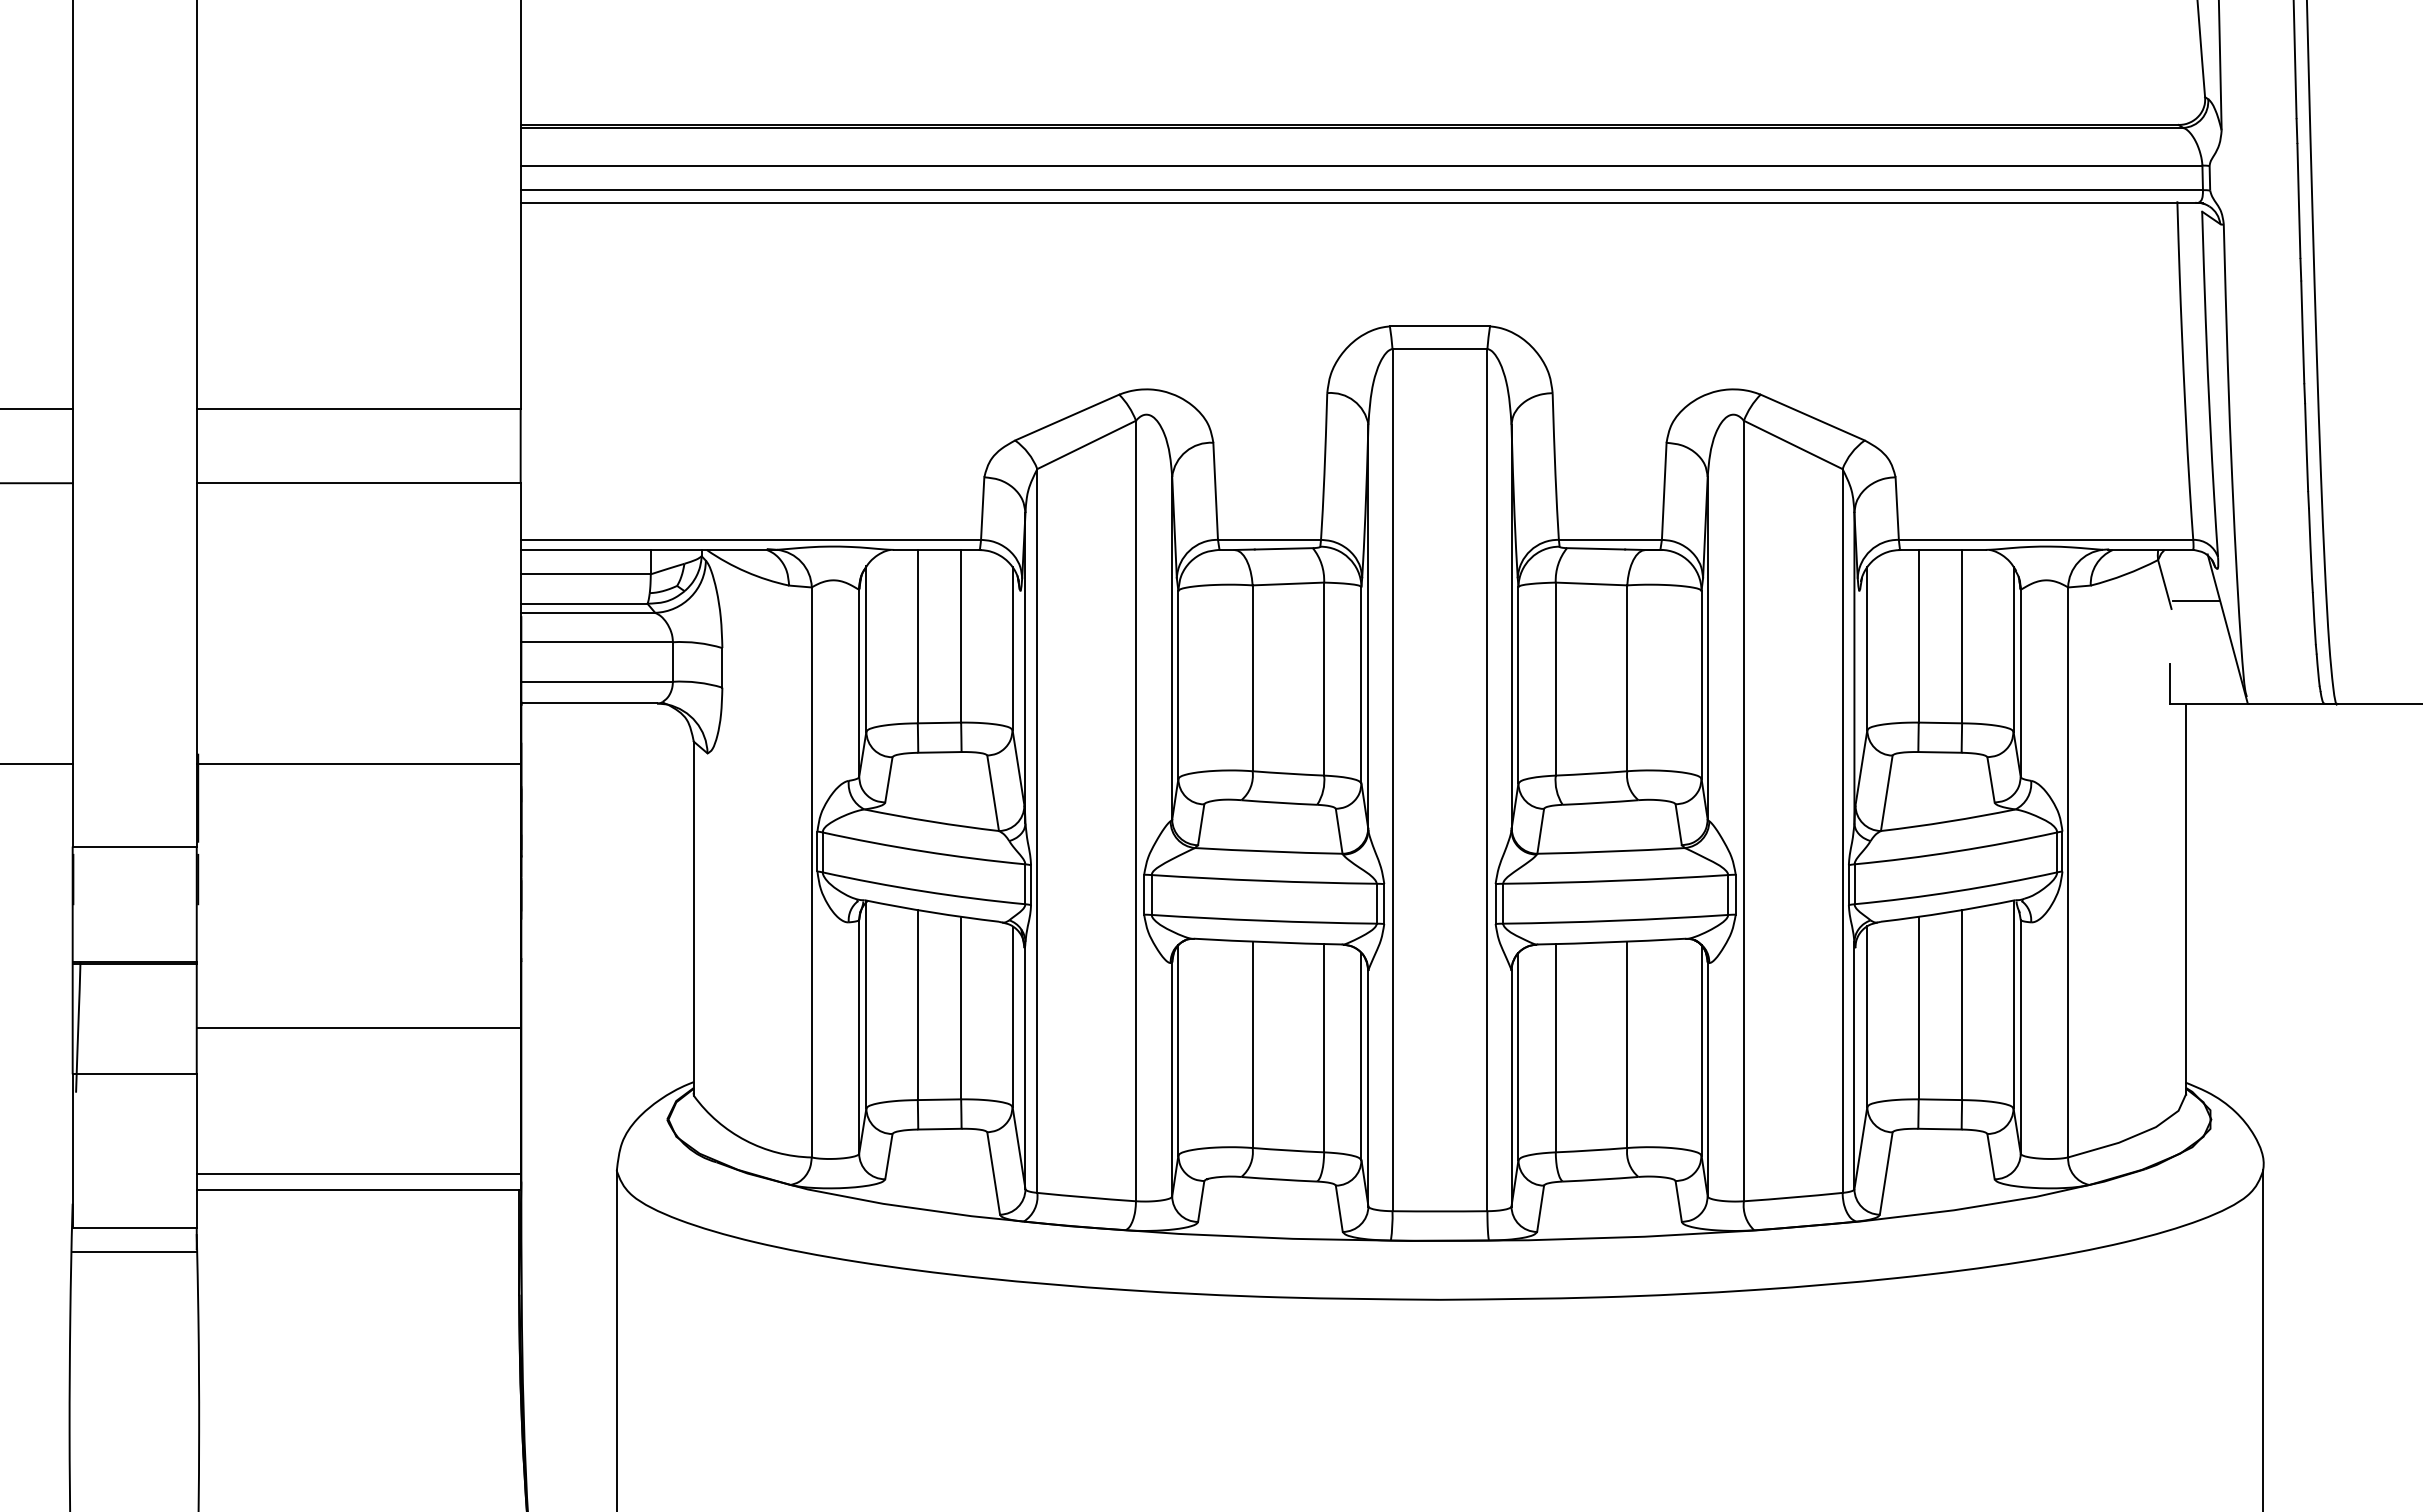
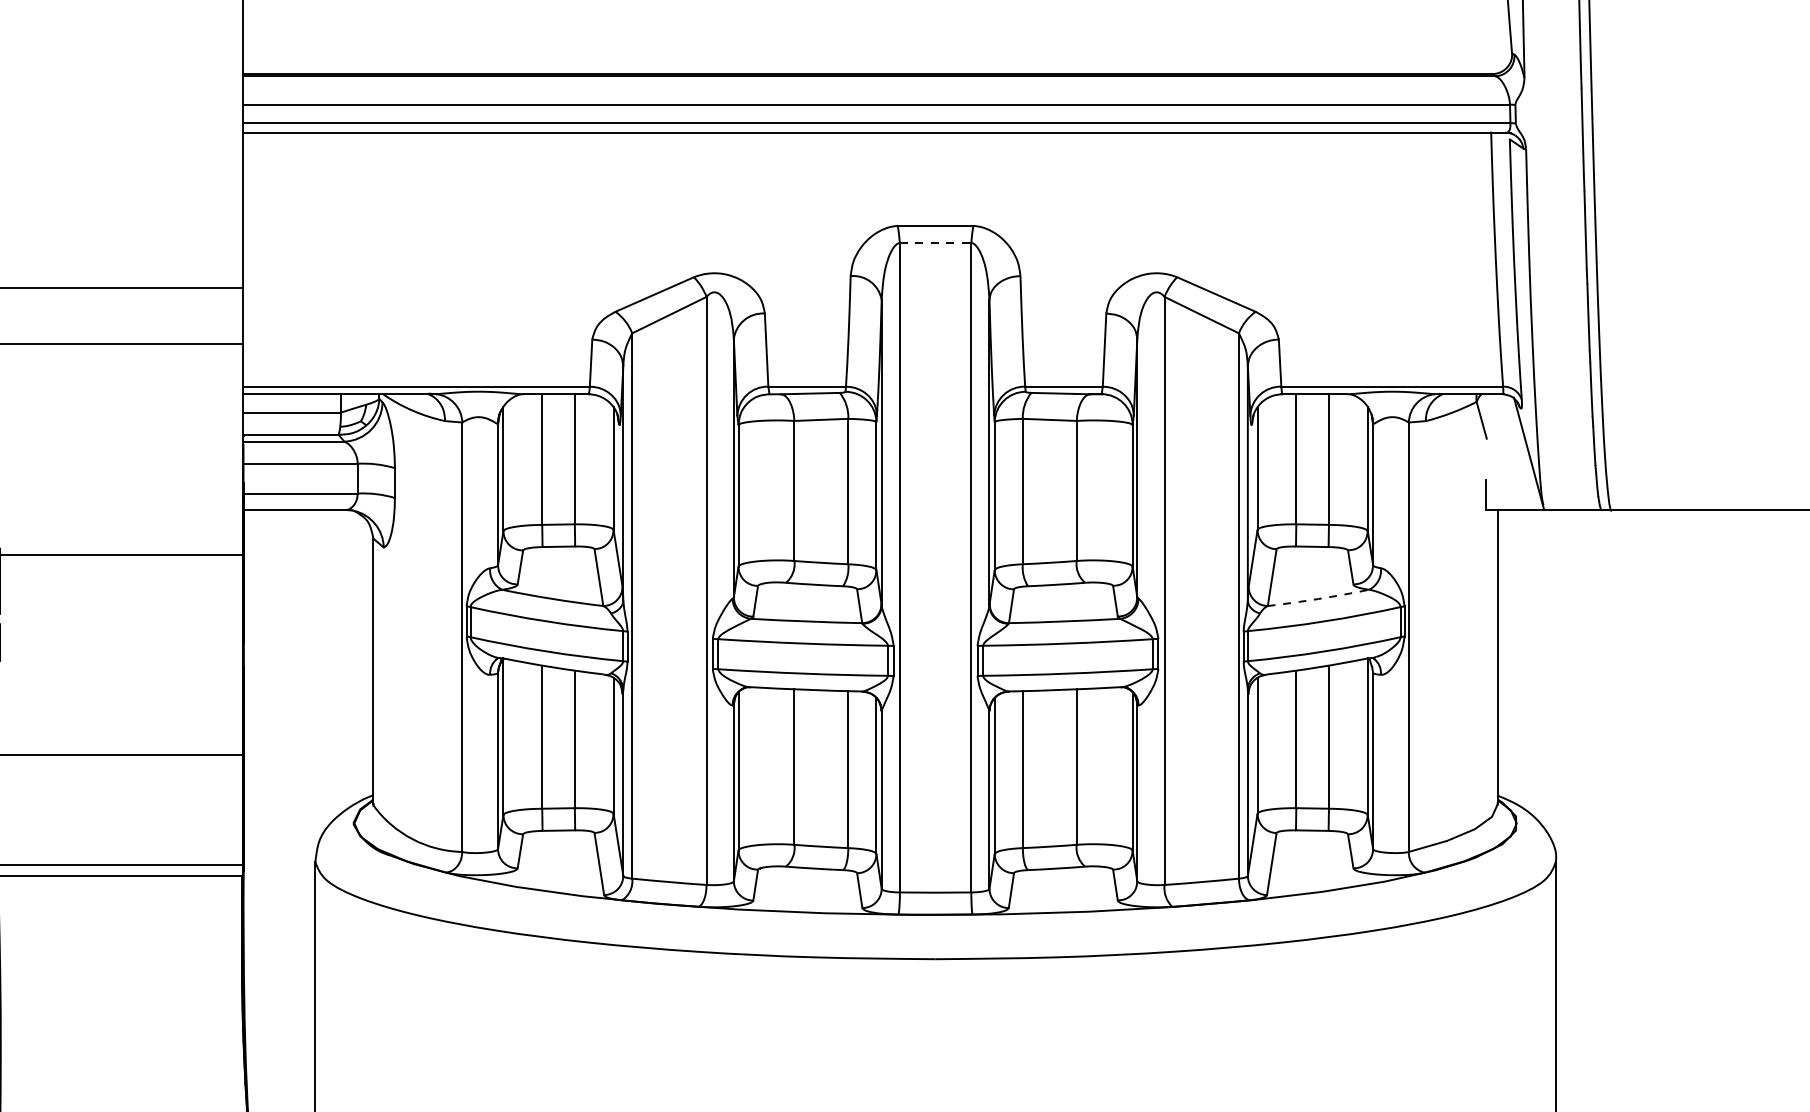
line: (1440, 348) -> (935, 242), solid -> dashed
line: (2196, 600) -> (1505, 432), removed
arc: (1948, 821) -> (1318, 598), solid -> dashed

